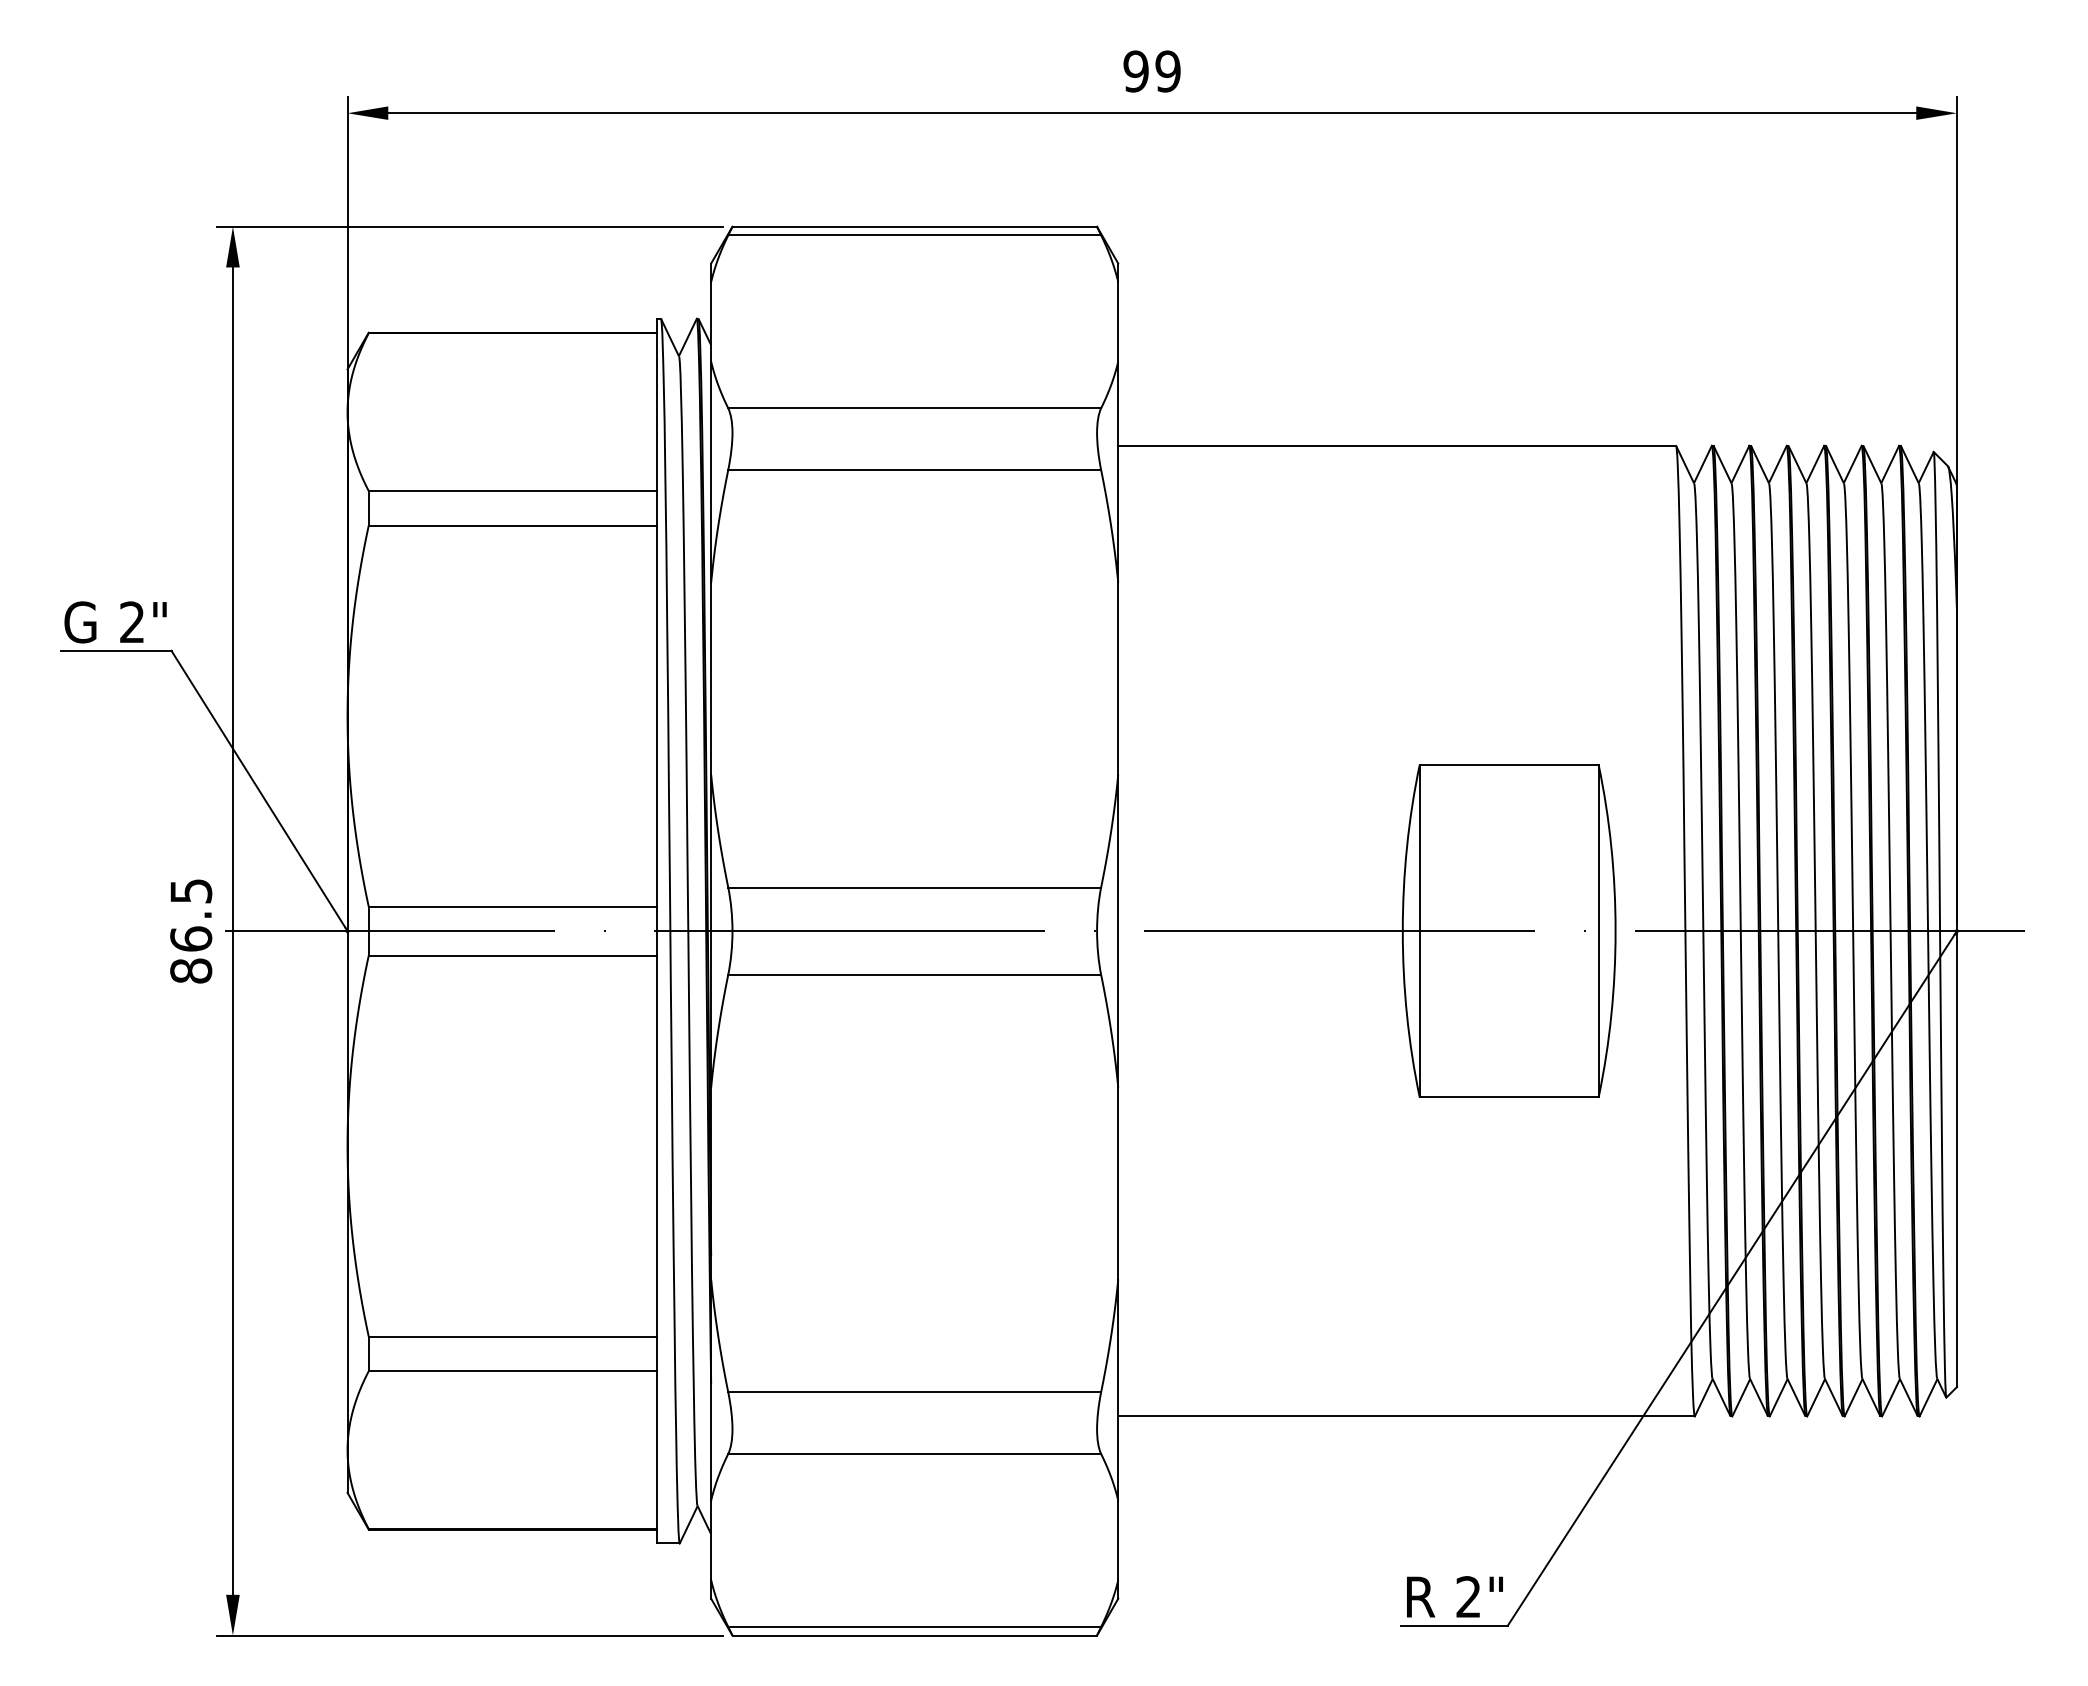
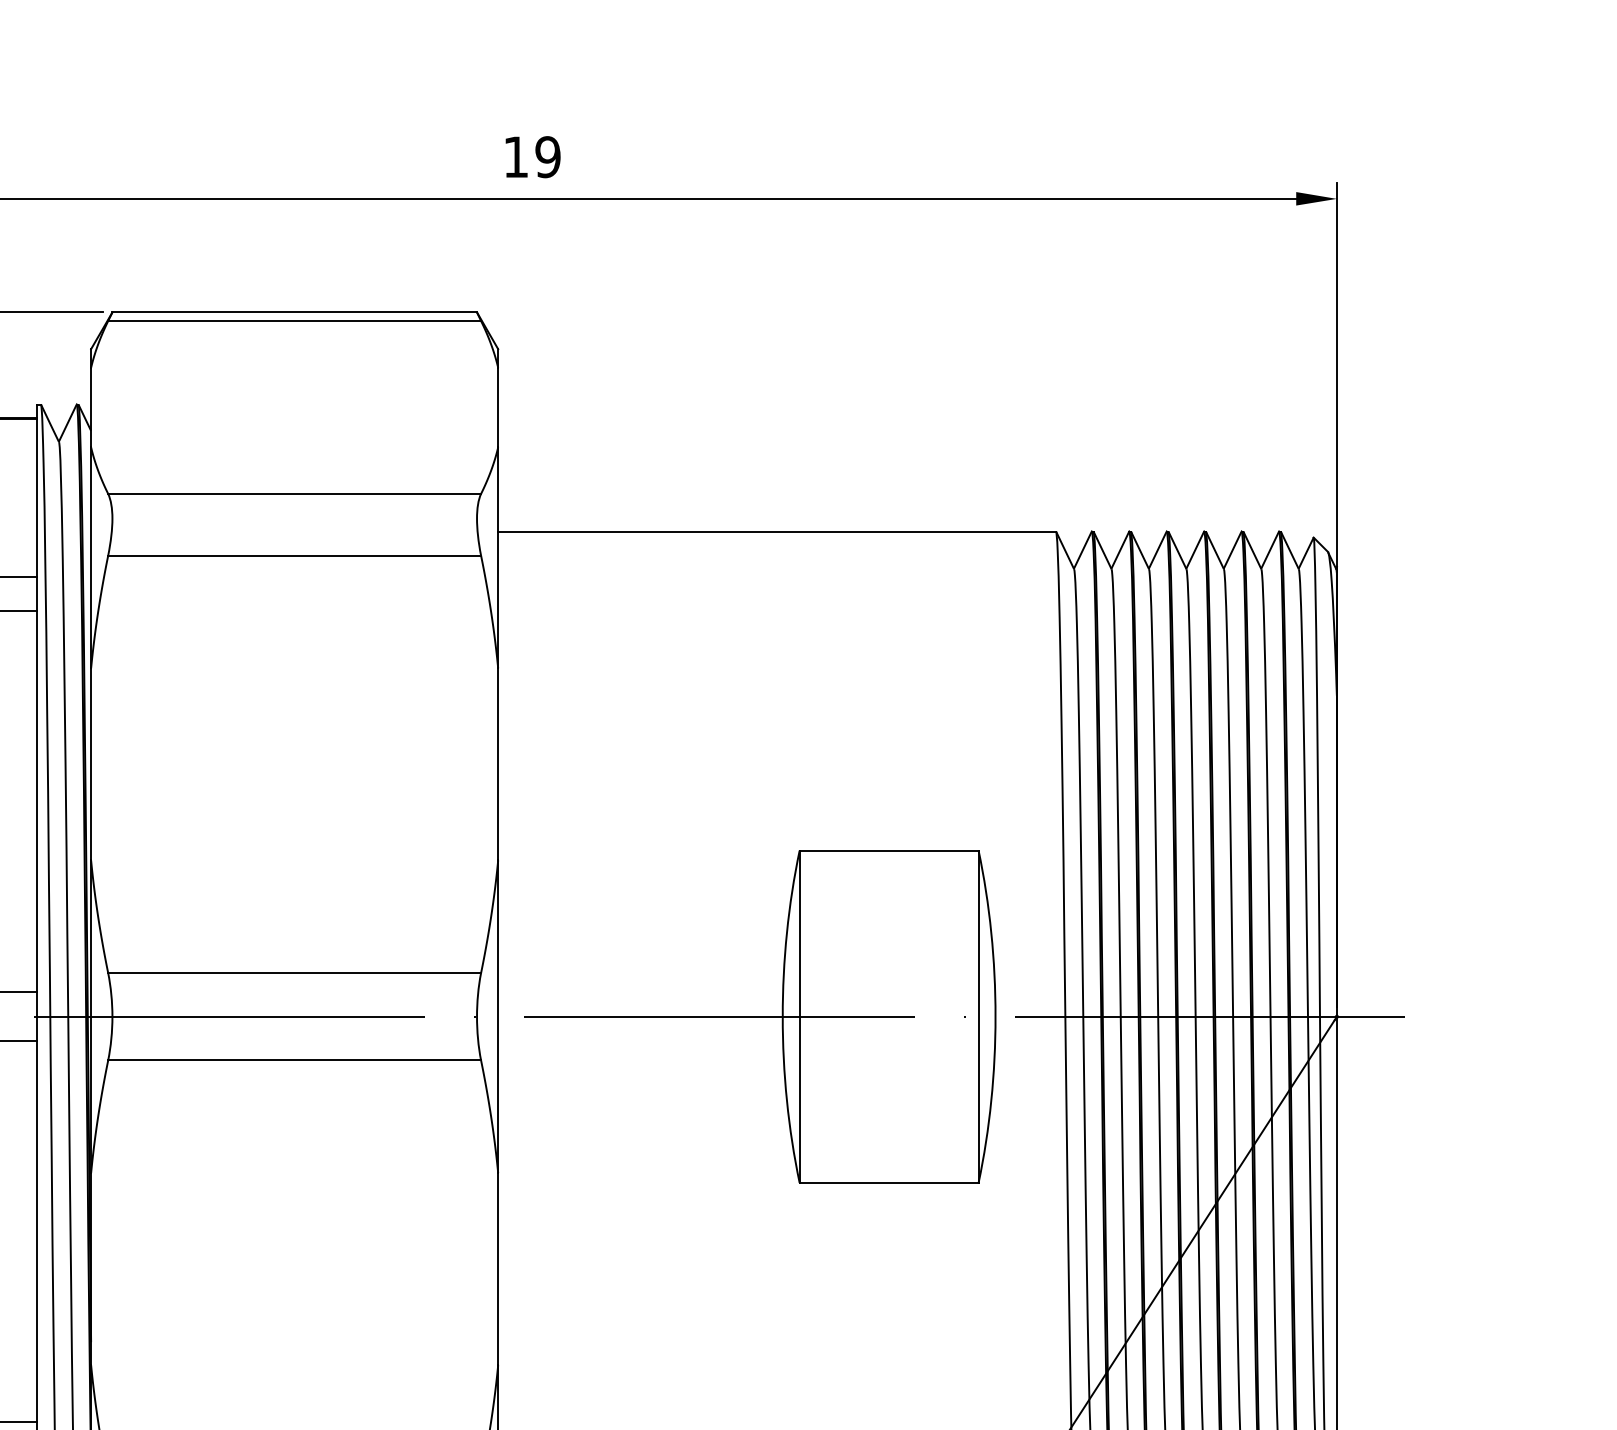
text: (1135, 71) -> (515, 157), 99 -> 19

